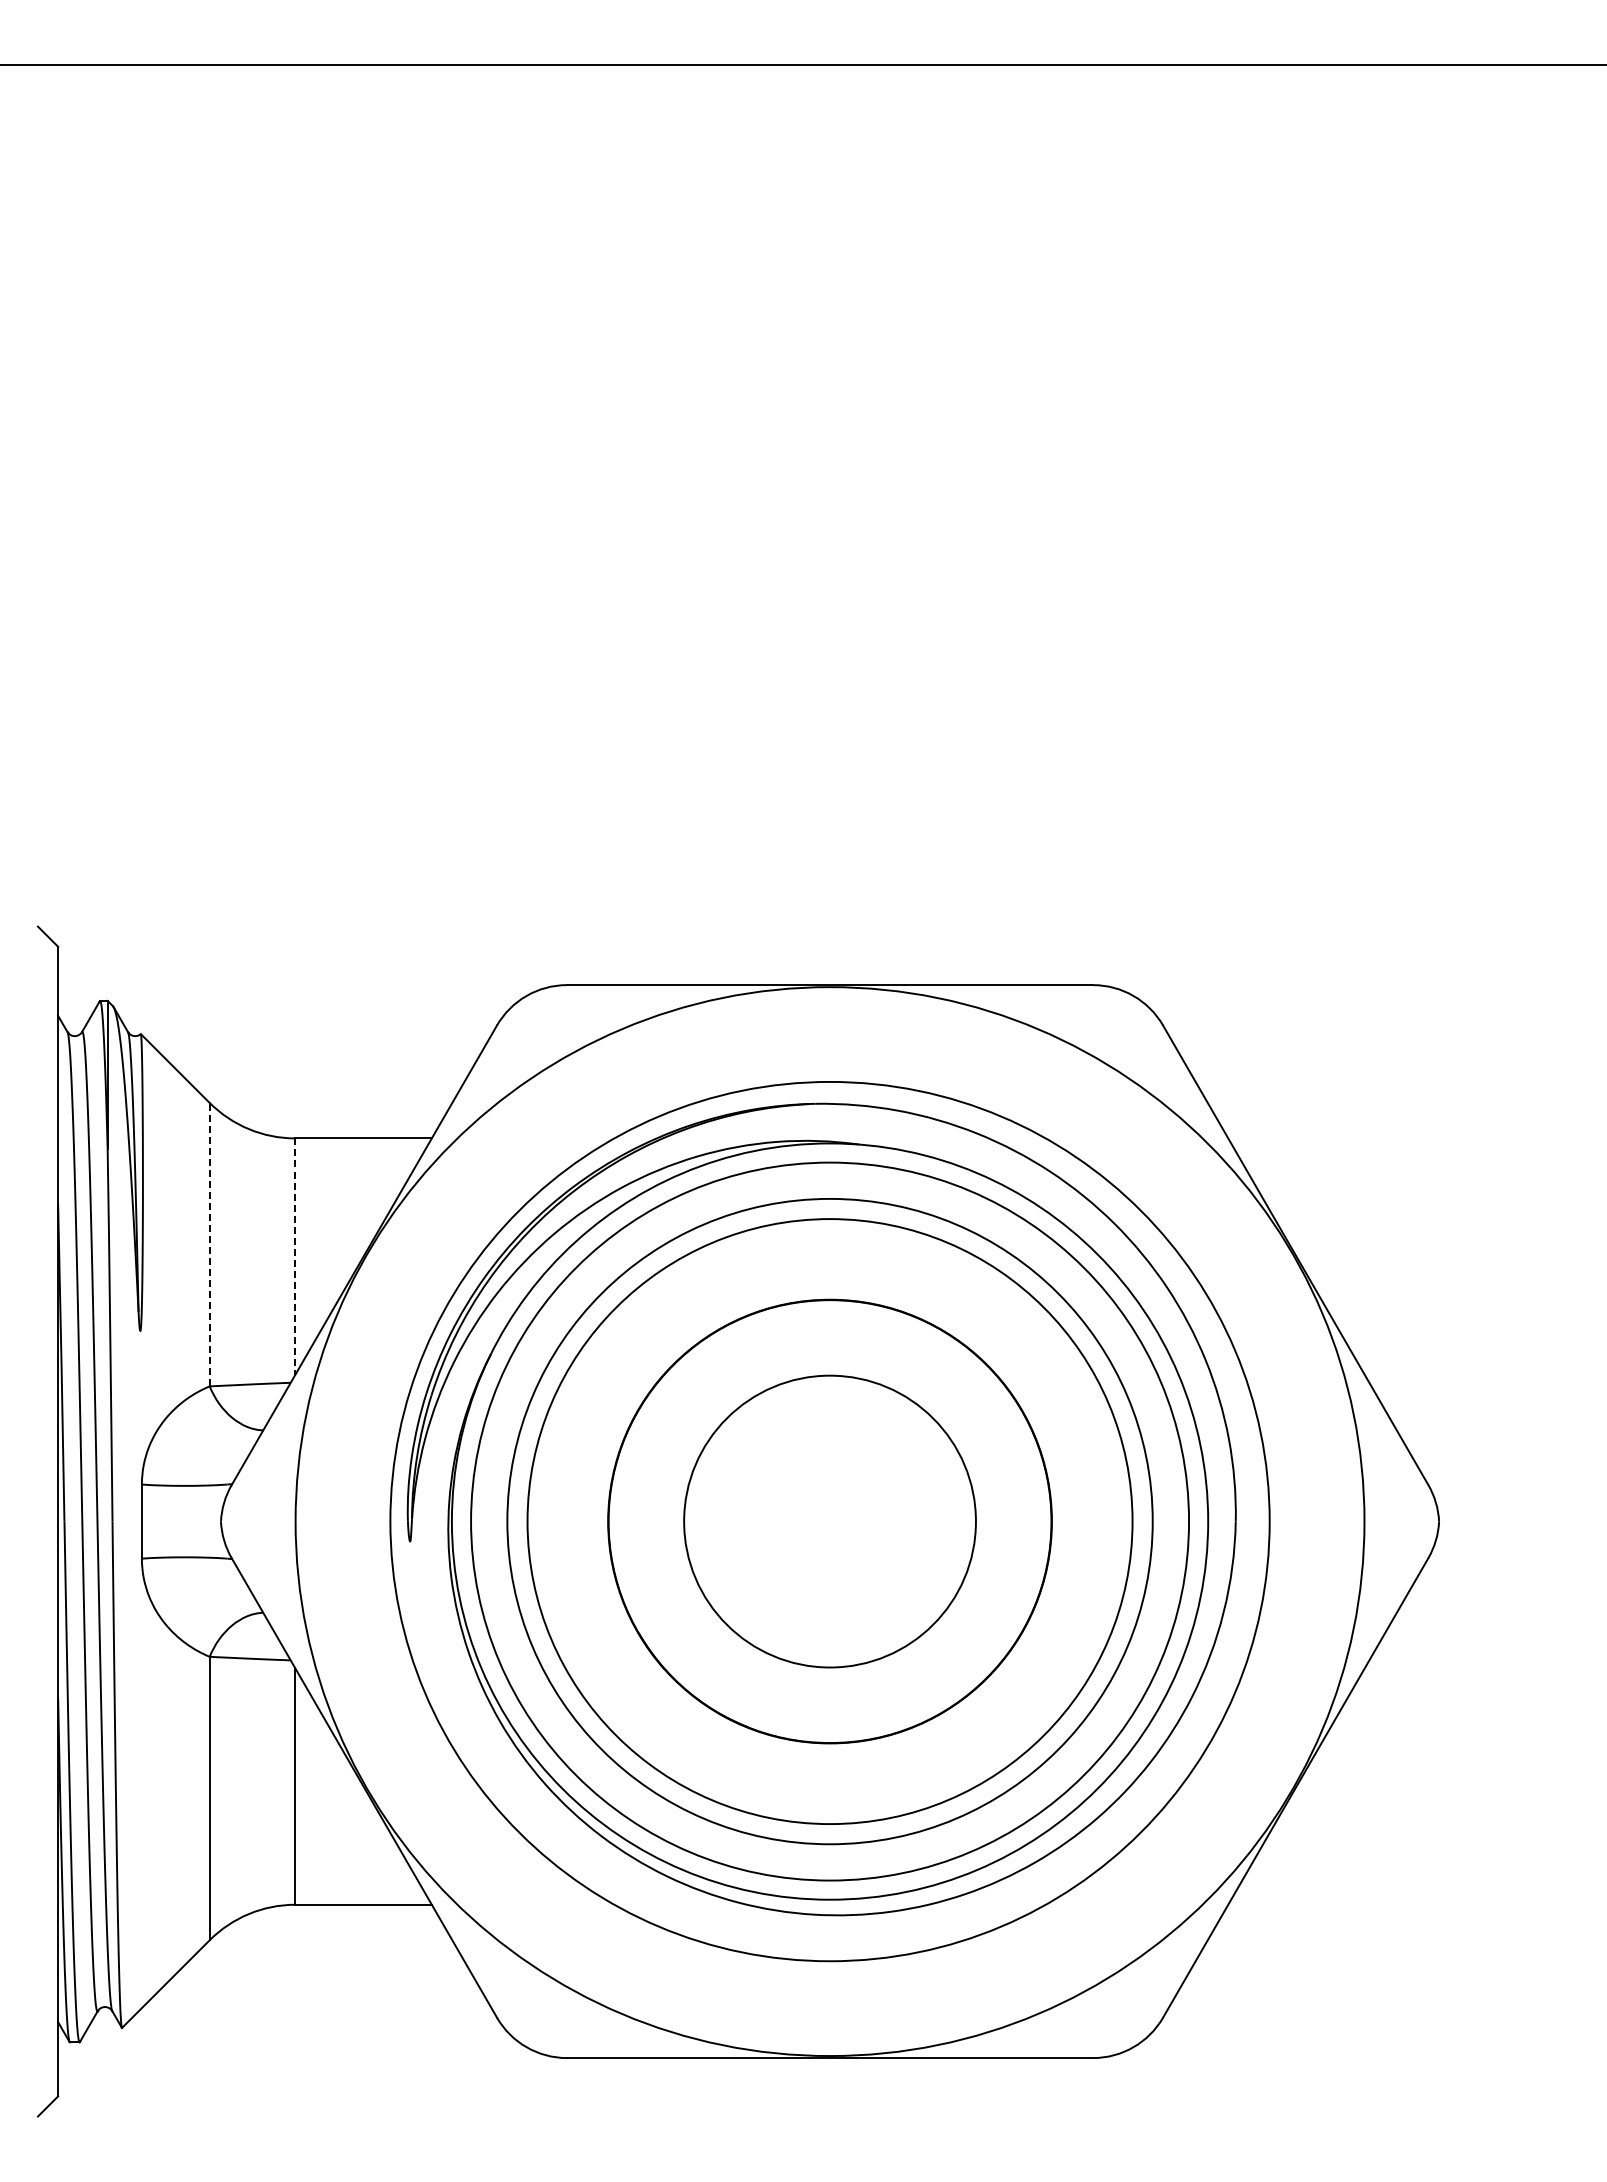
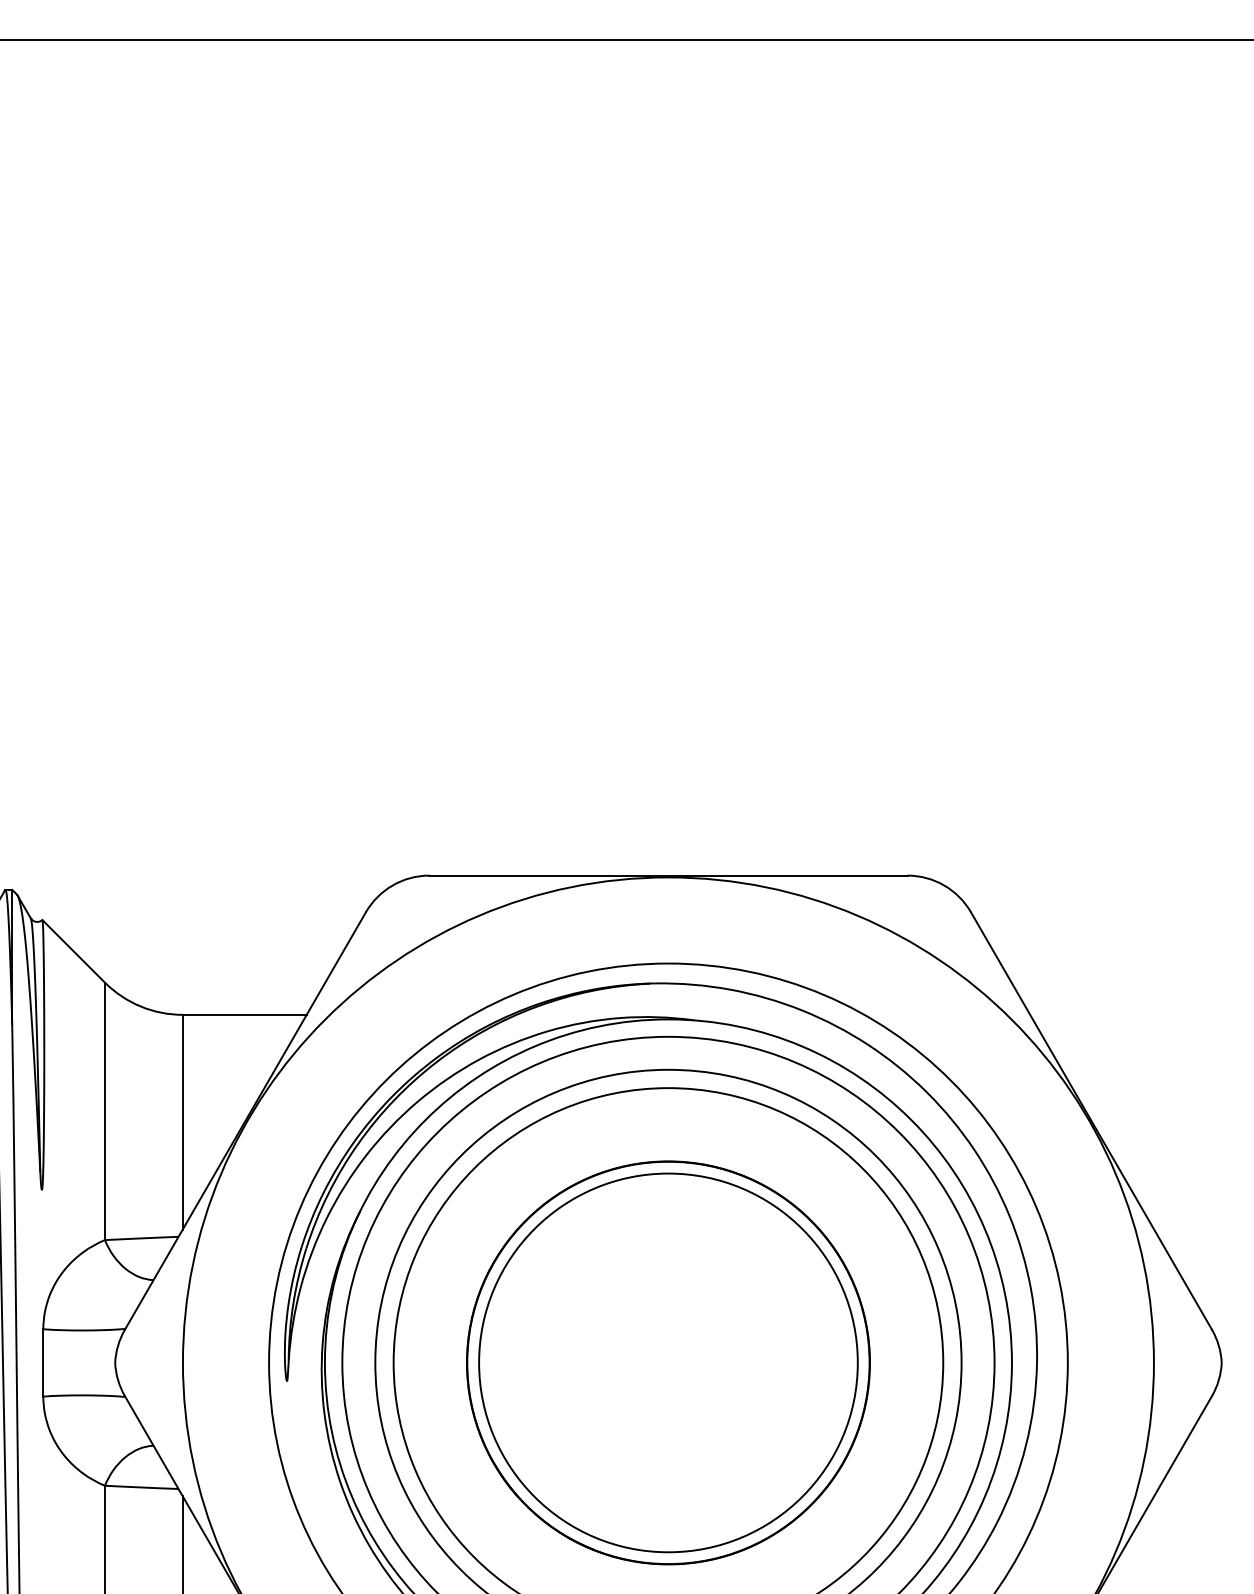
line: (209, 1244) -> (104, 1111), dashed -> solid
line: (295, 1257) -> (182, 1123), dashed -> solid
circle: (829, 1521) -> (667, 1362), size x1.43

